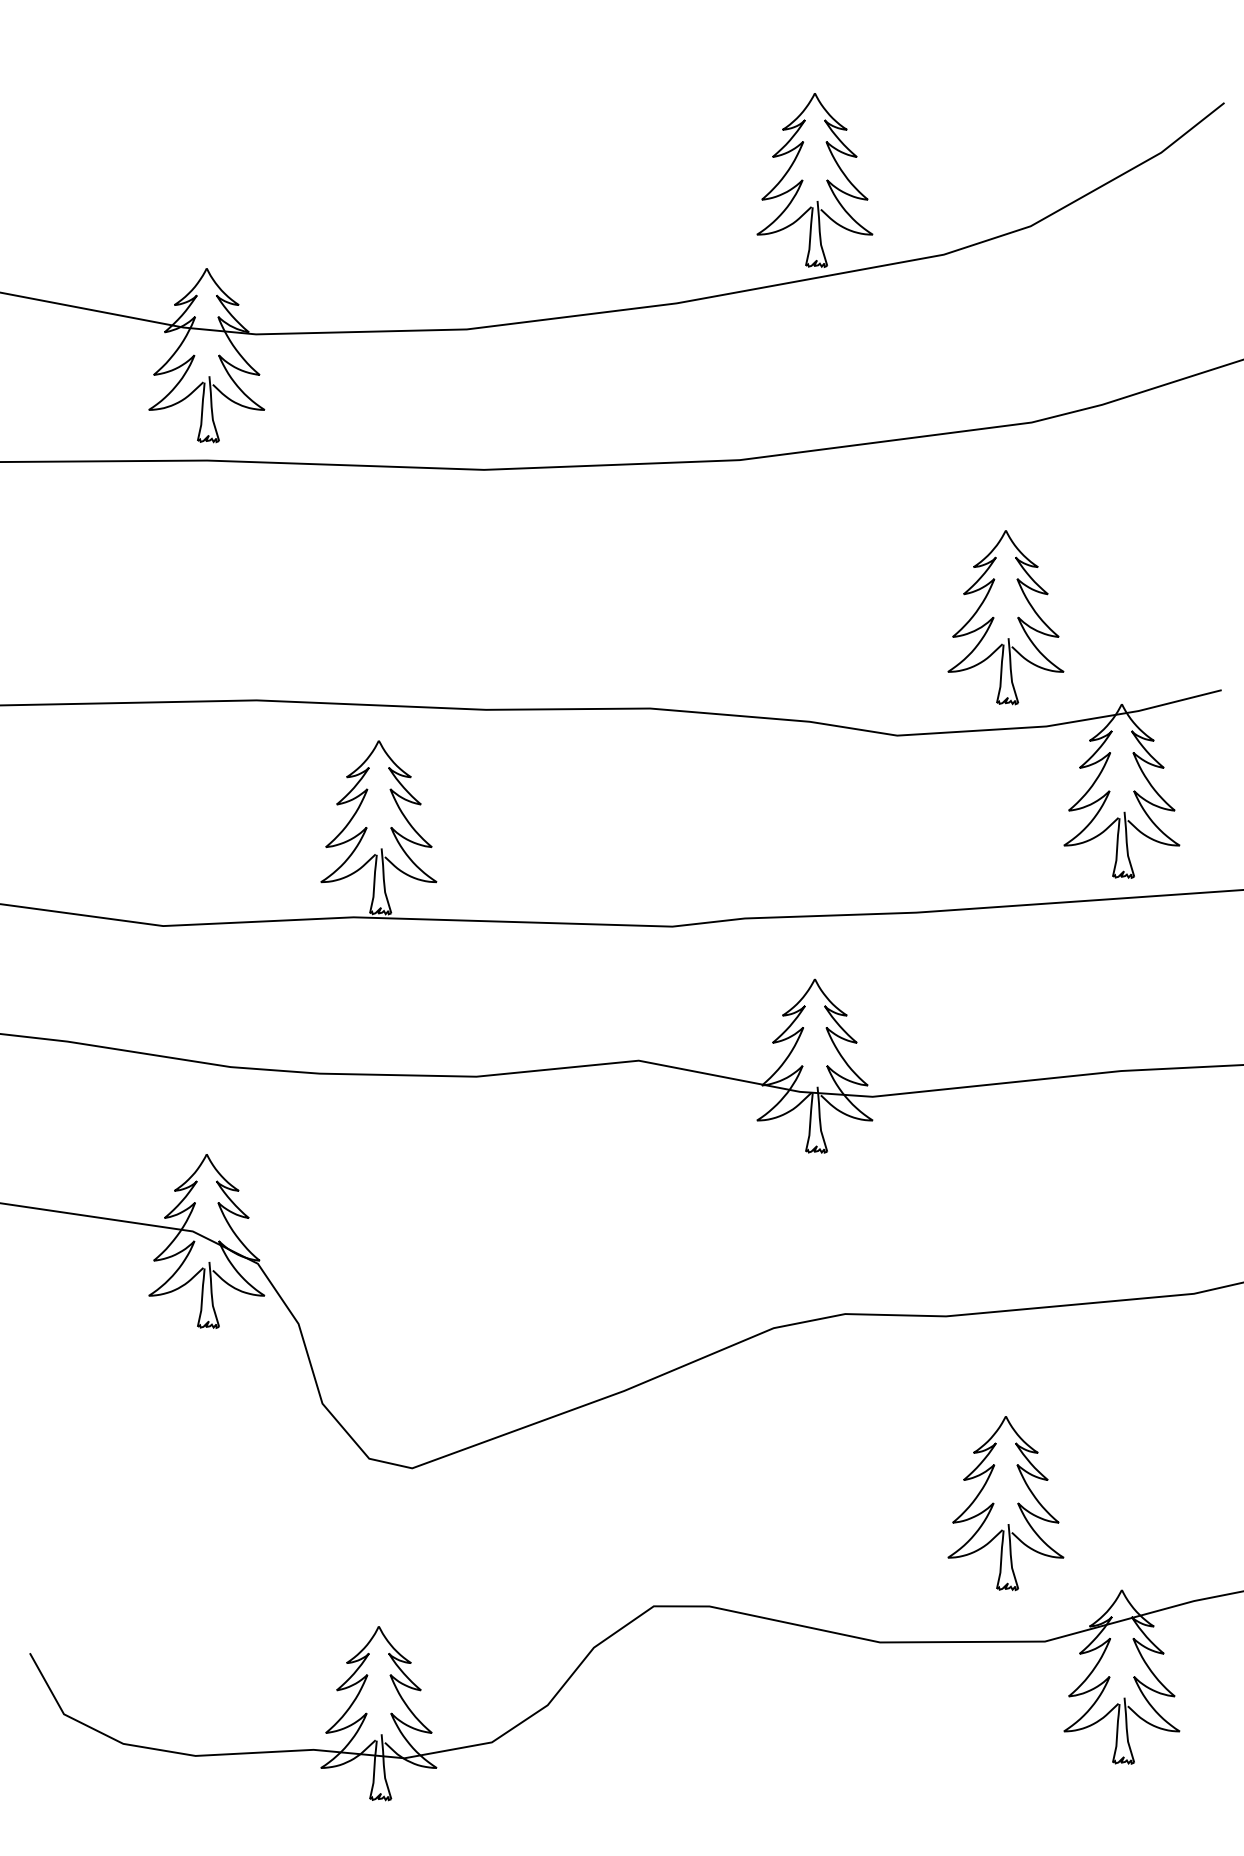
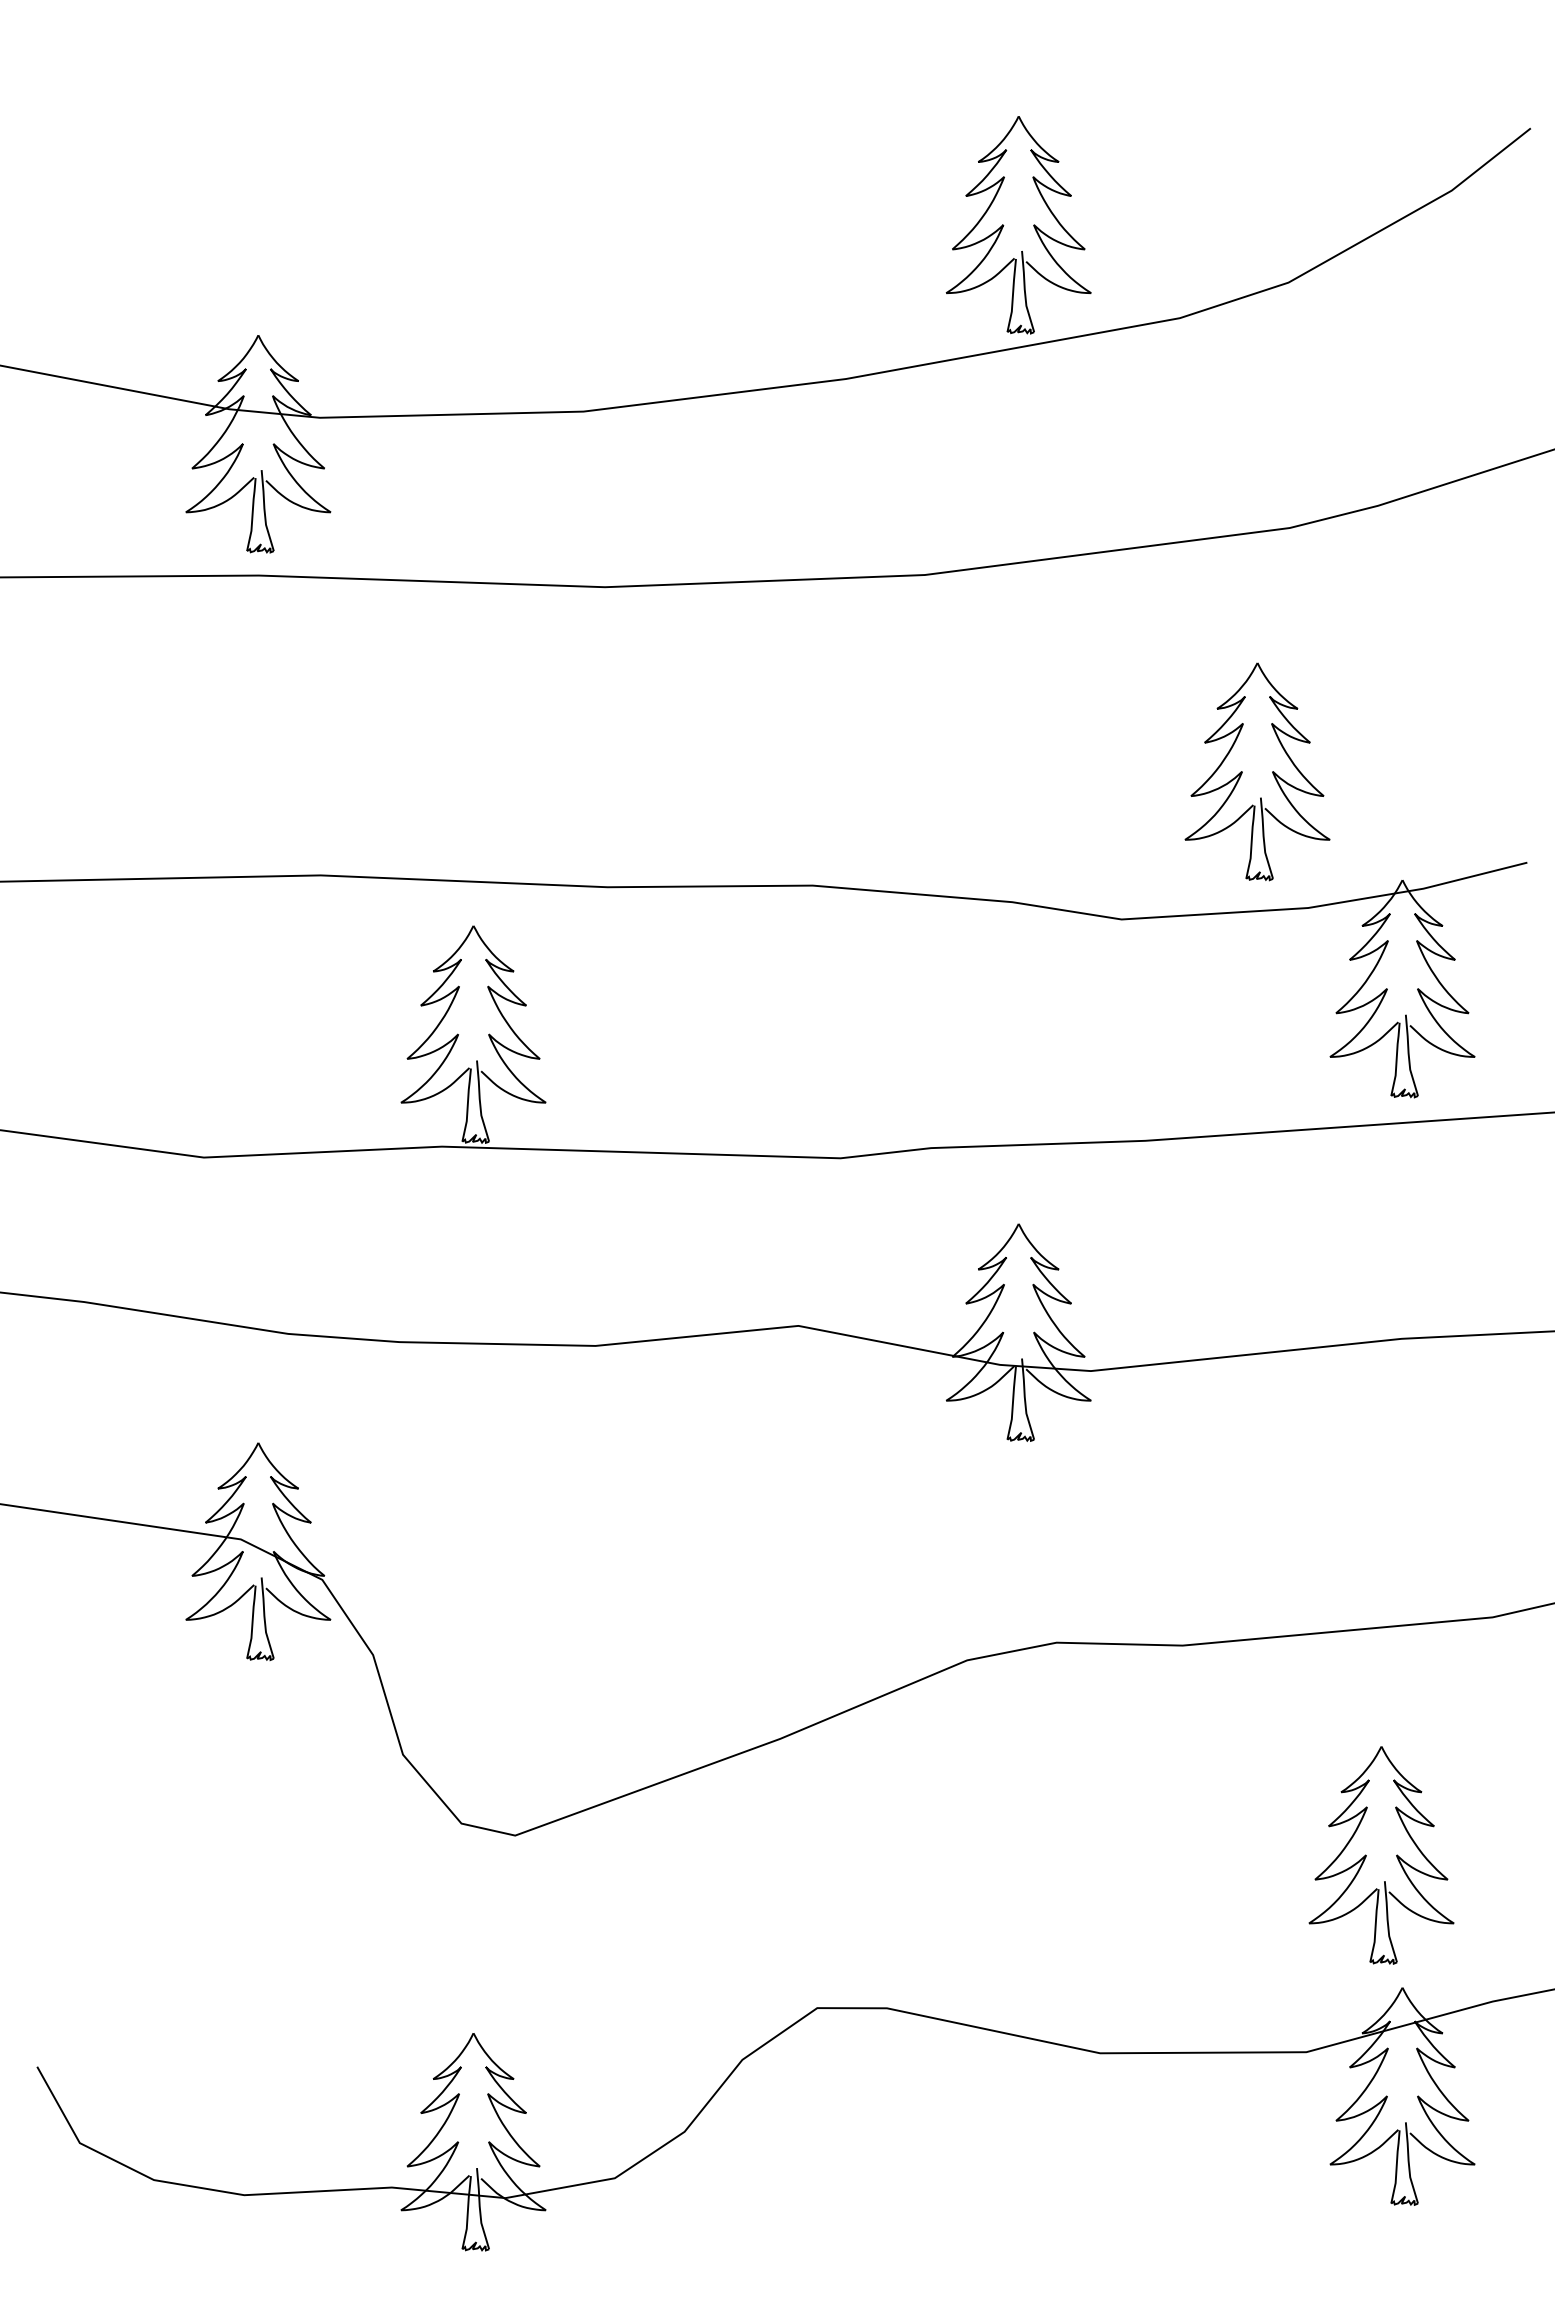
part: (993, 1503) -> (1366, 1855), moved

